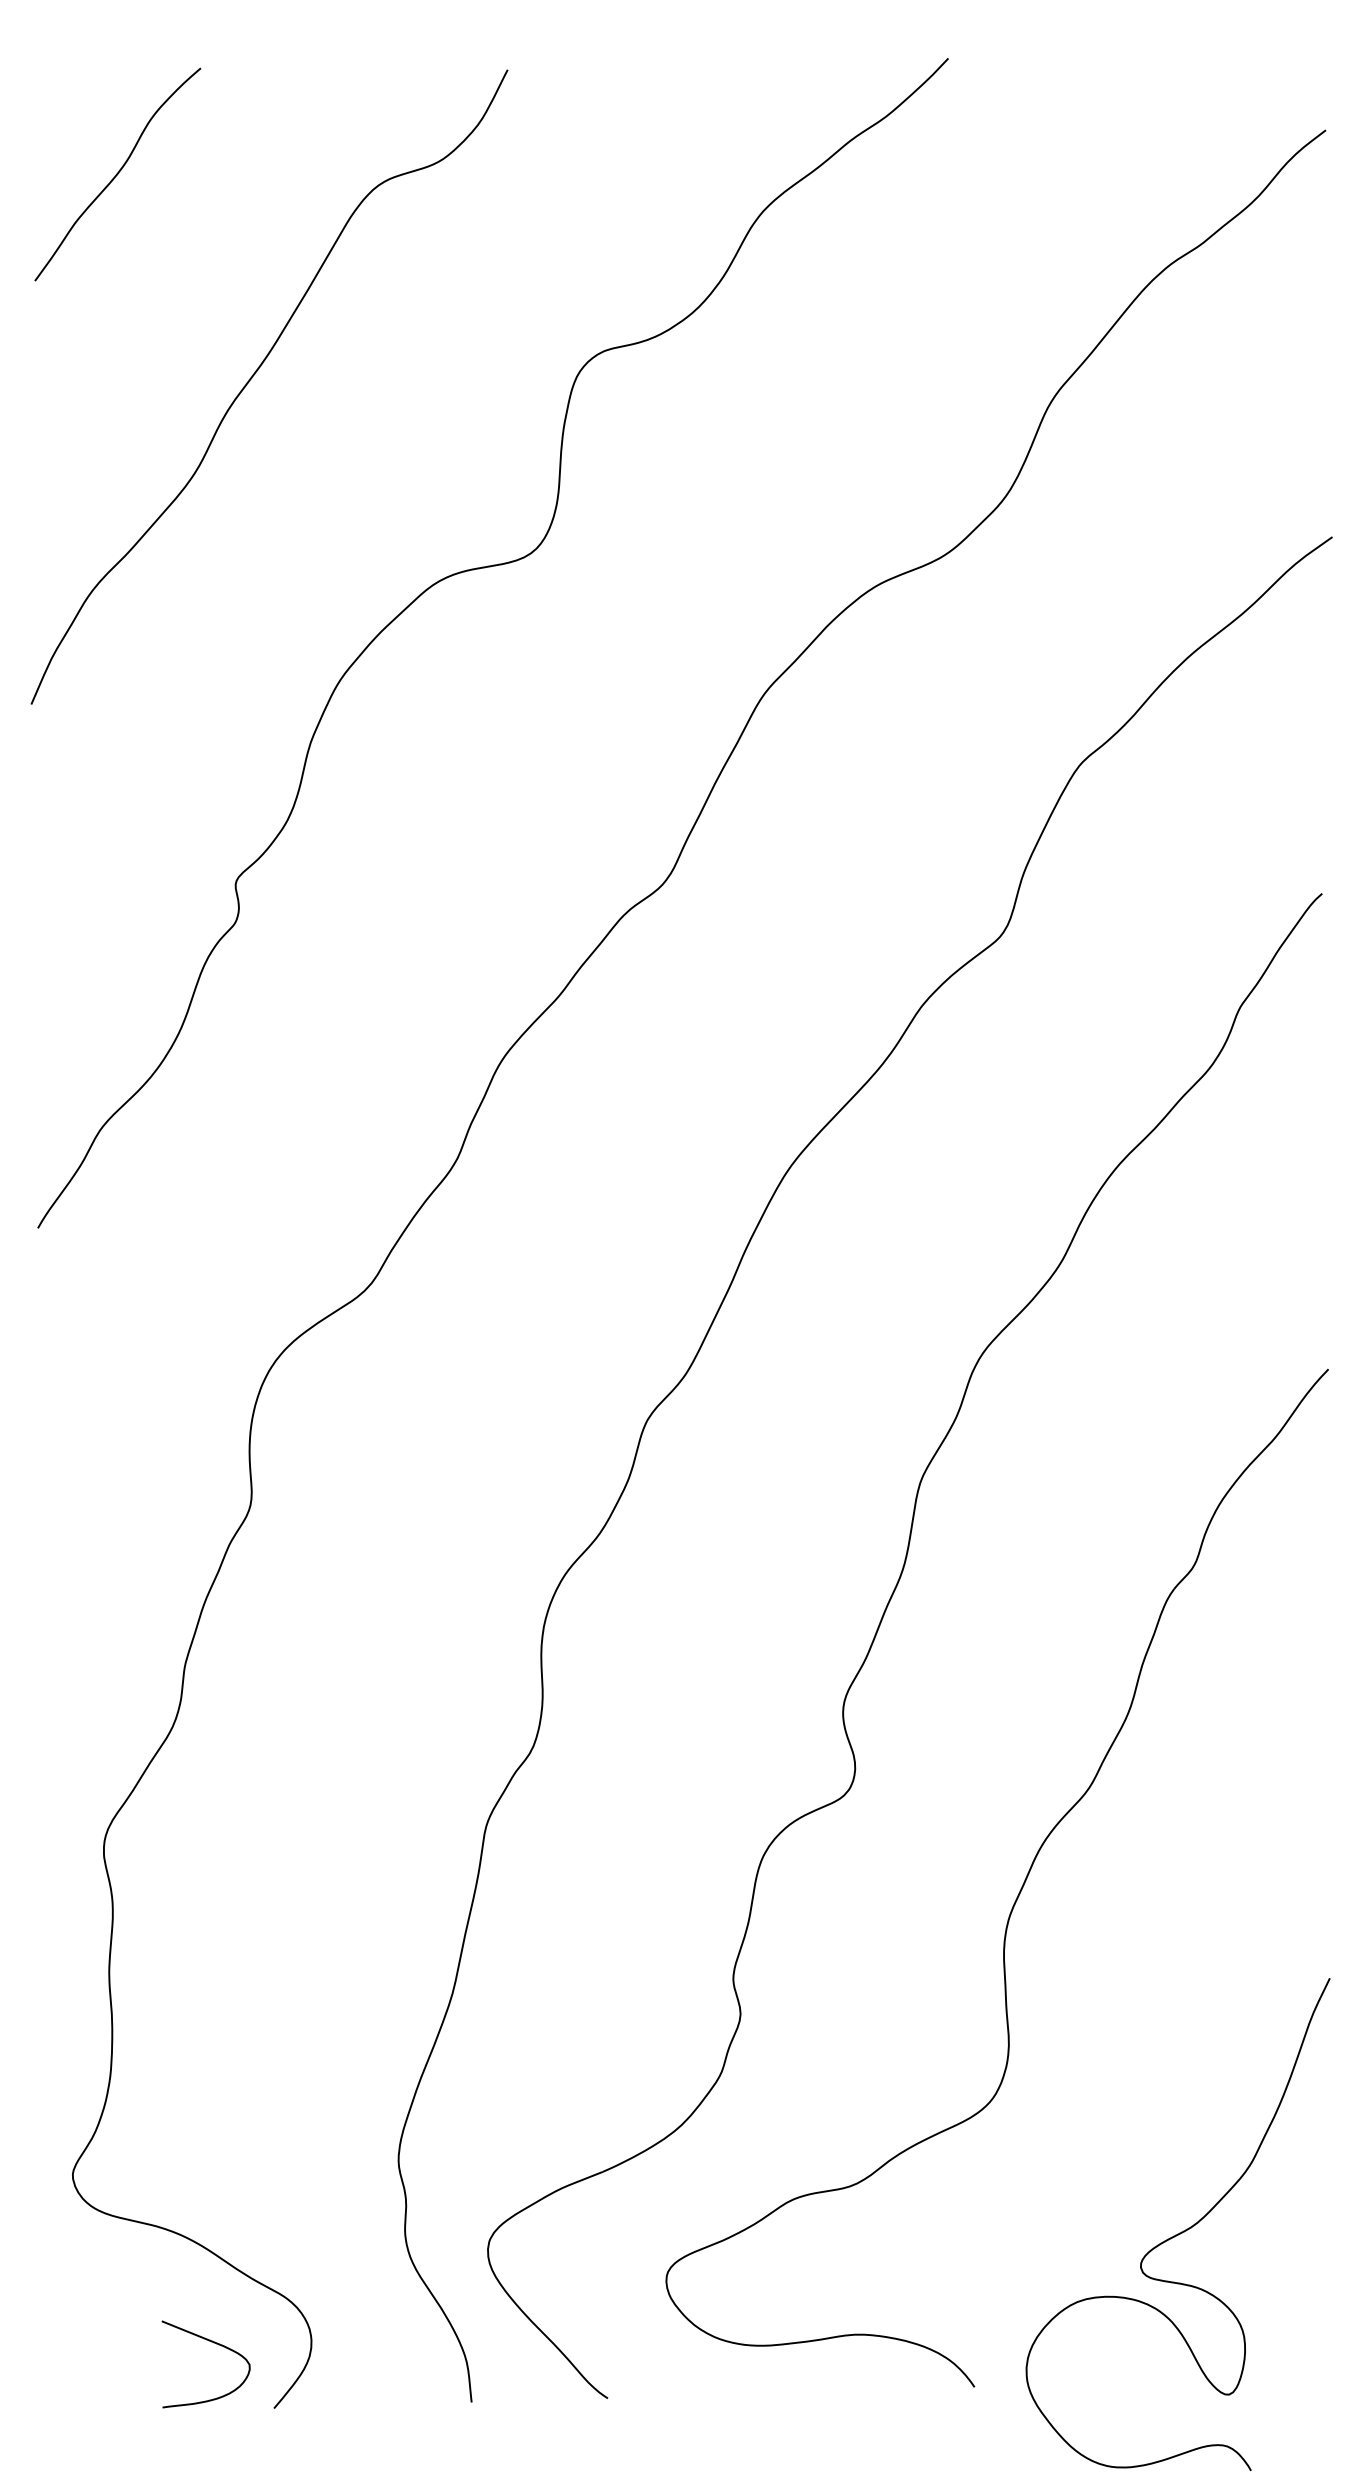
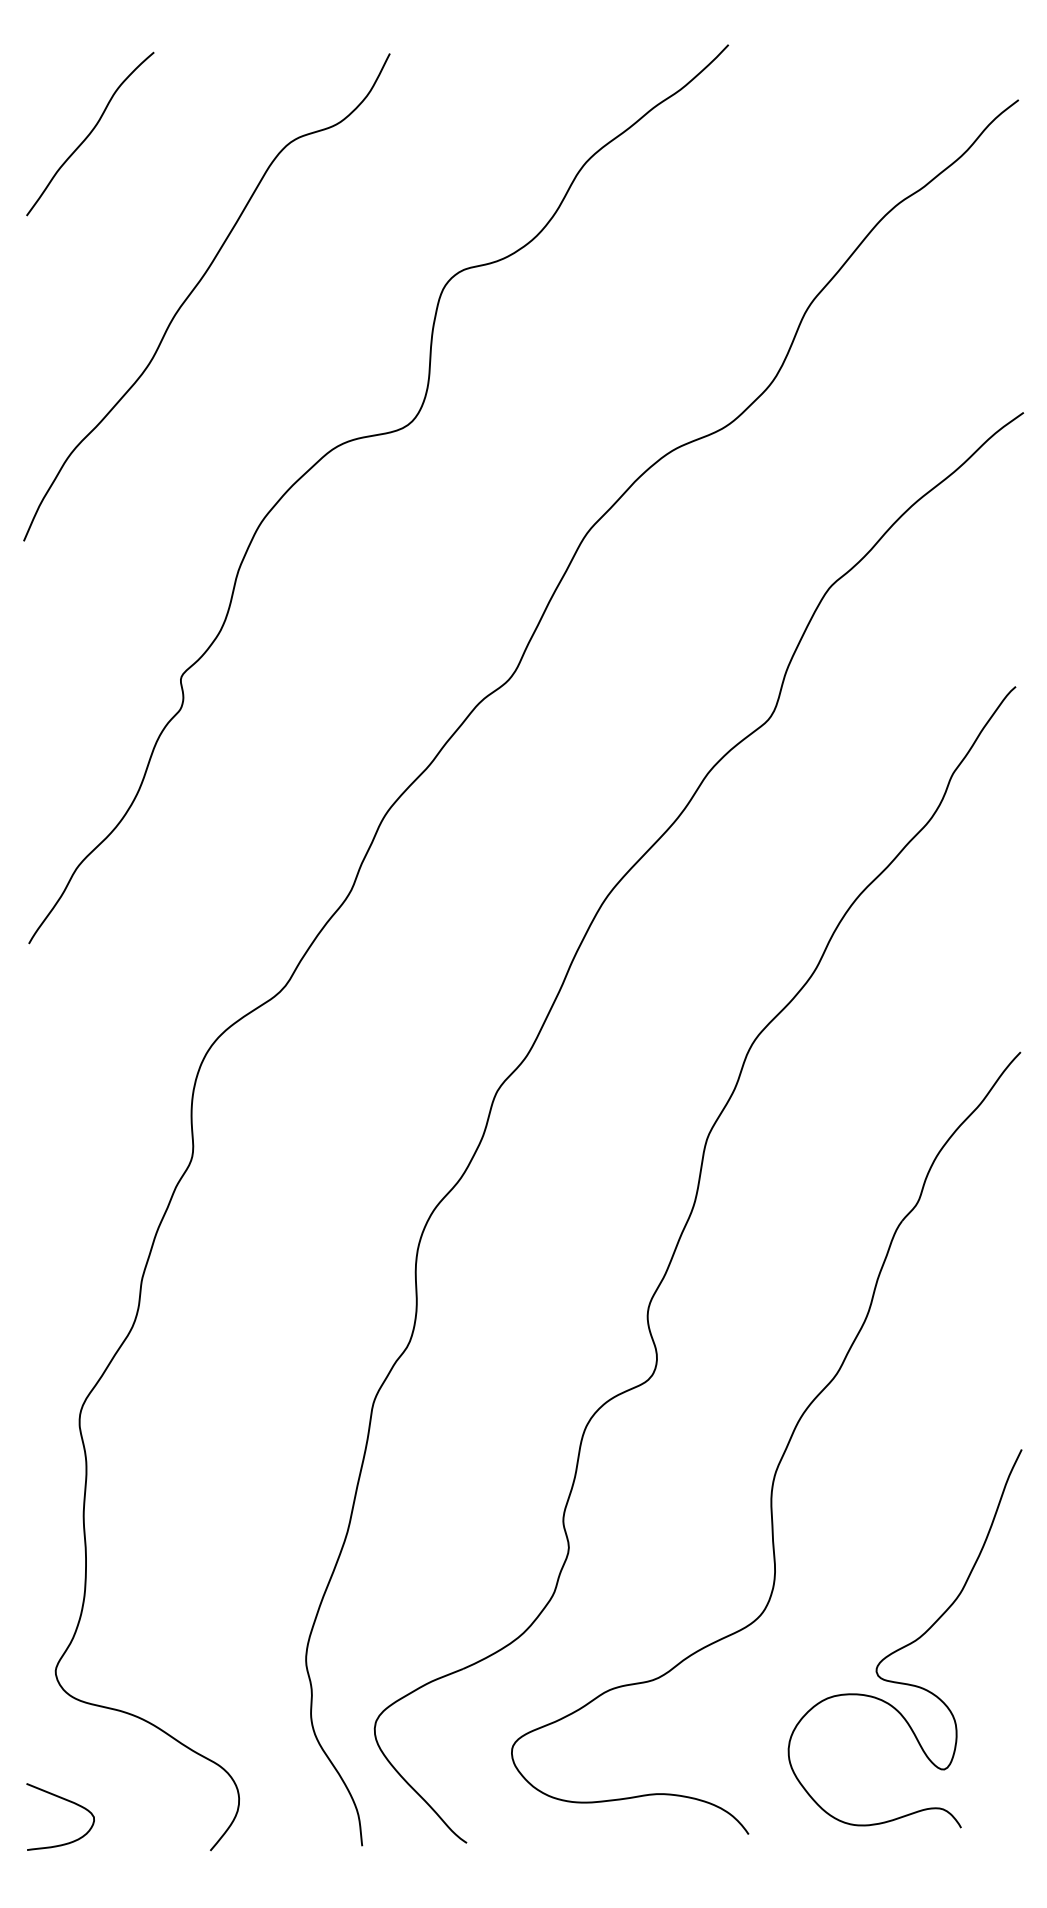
curve: (1181, 2231) -> (907, 1644), moved
curve: (213, 2343) -> (66, 1800), moved

